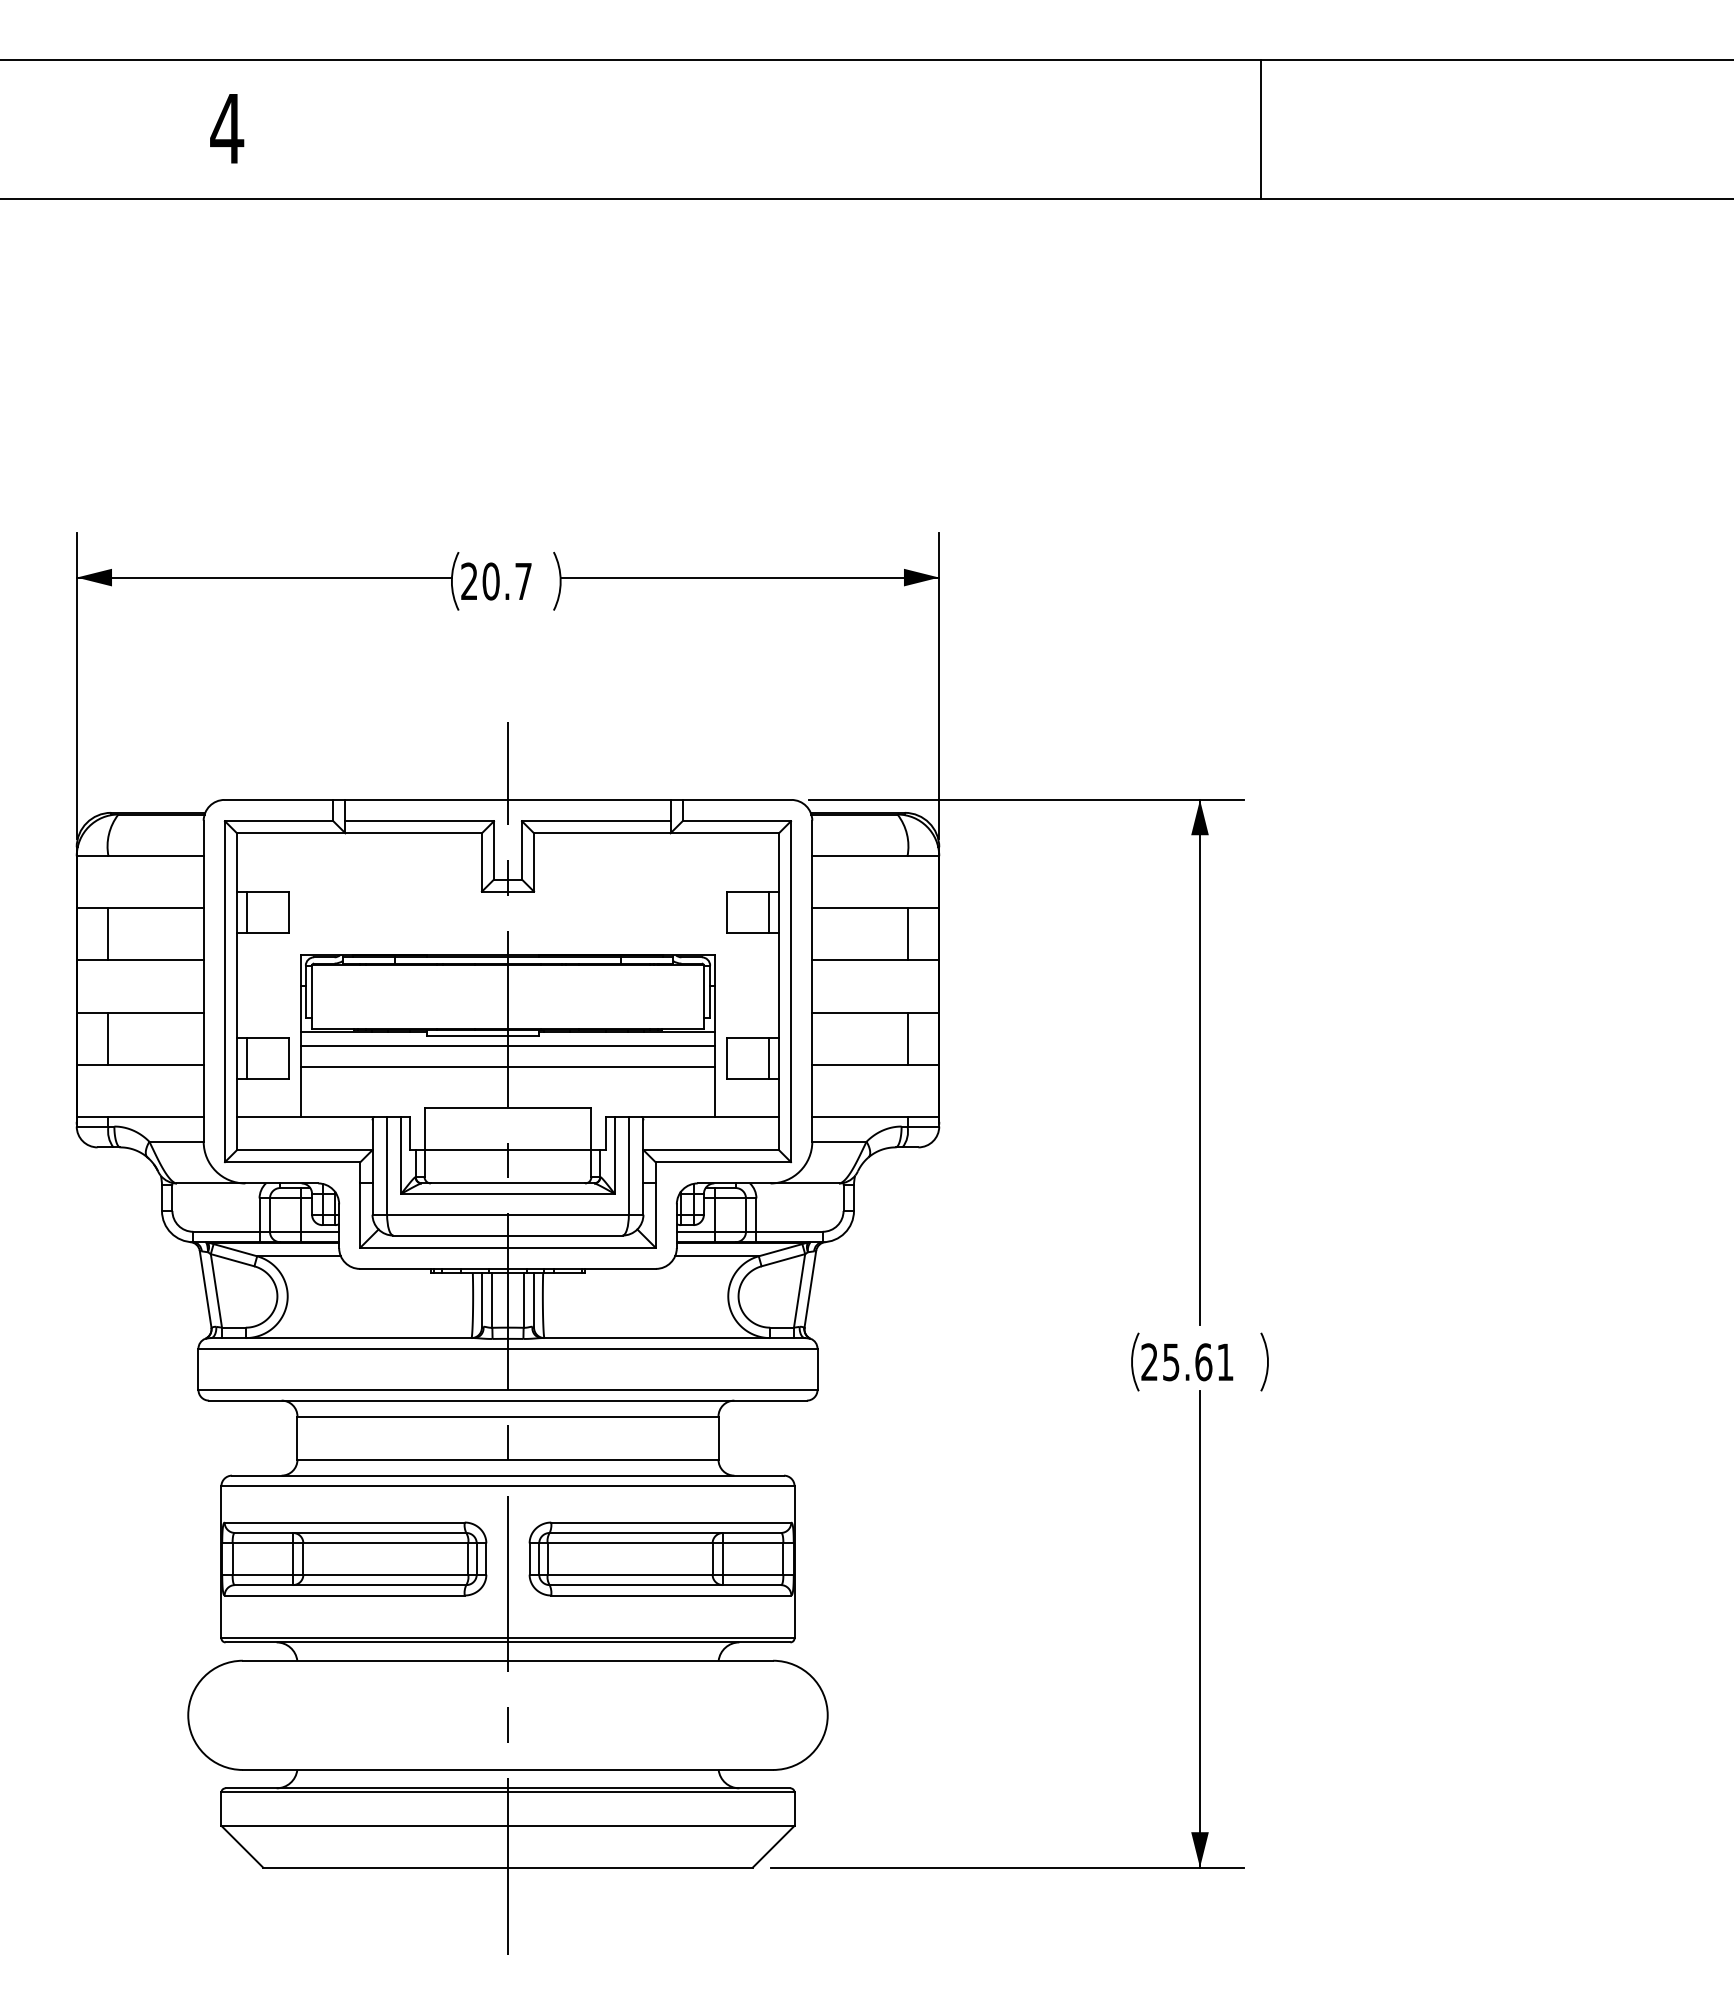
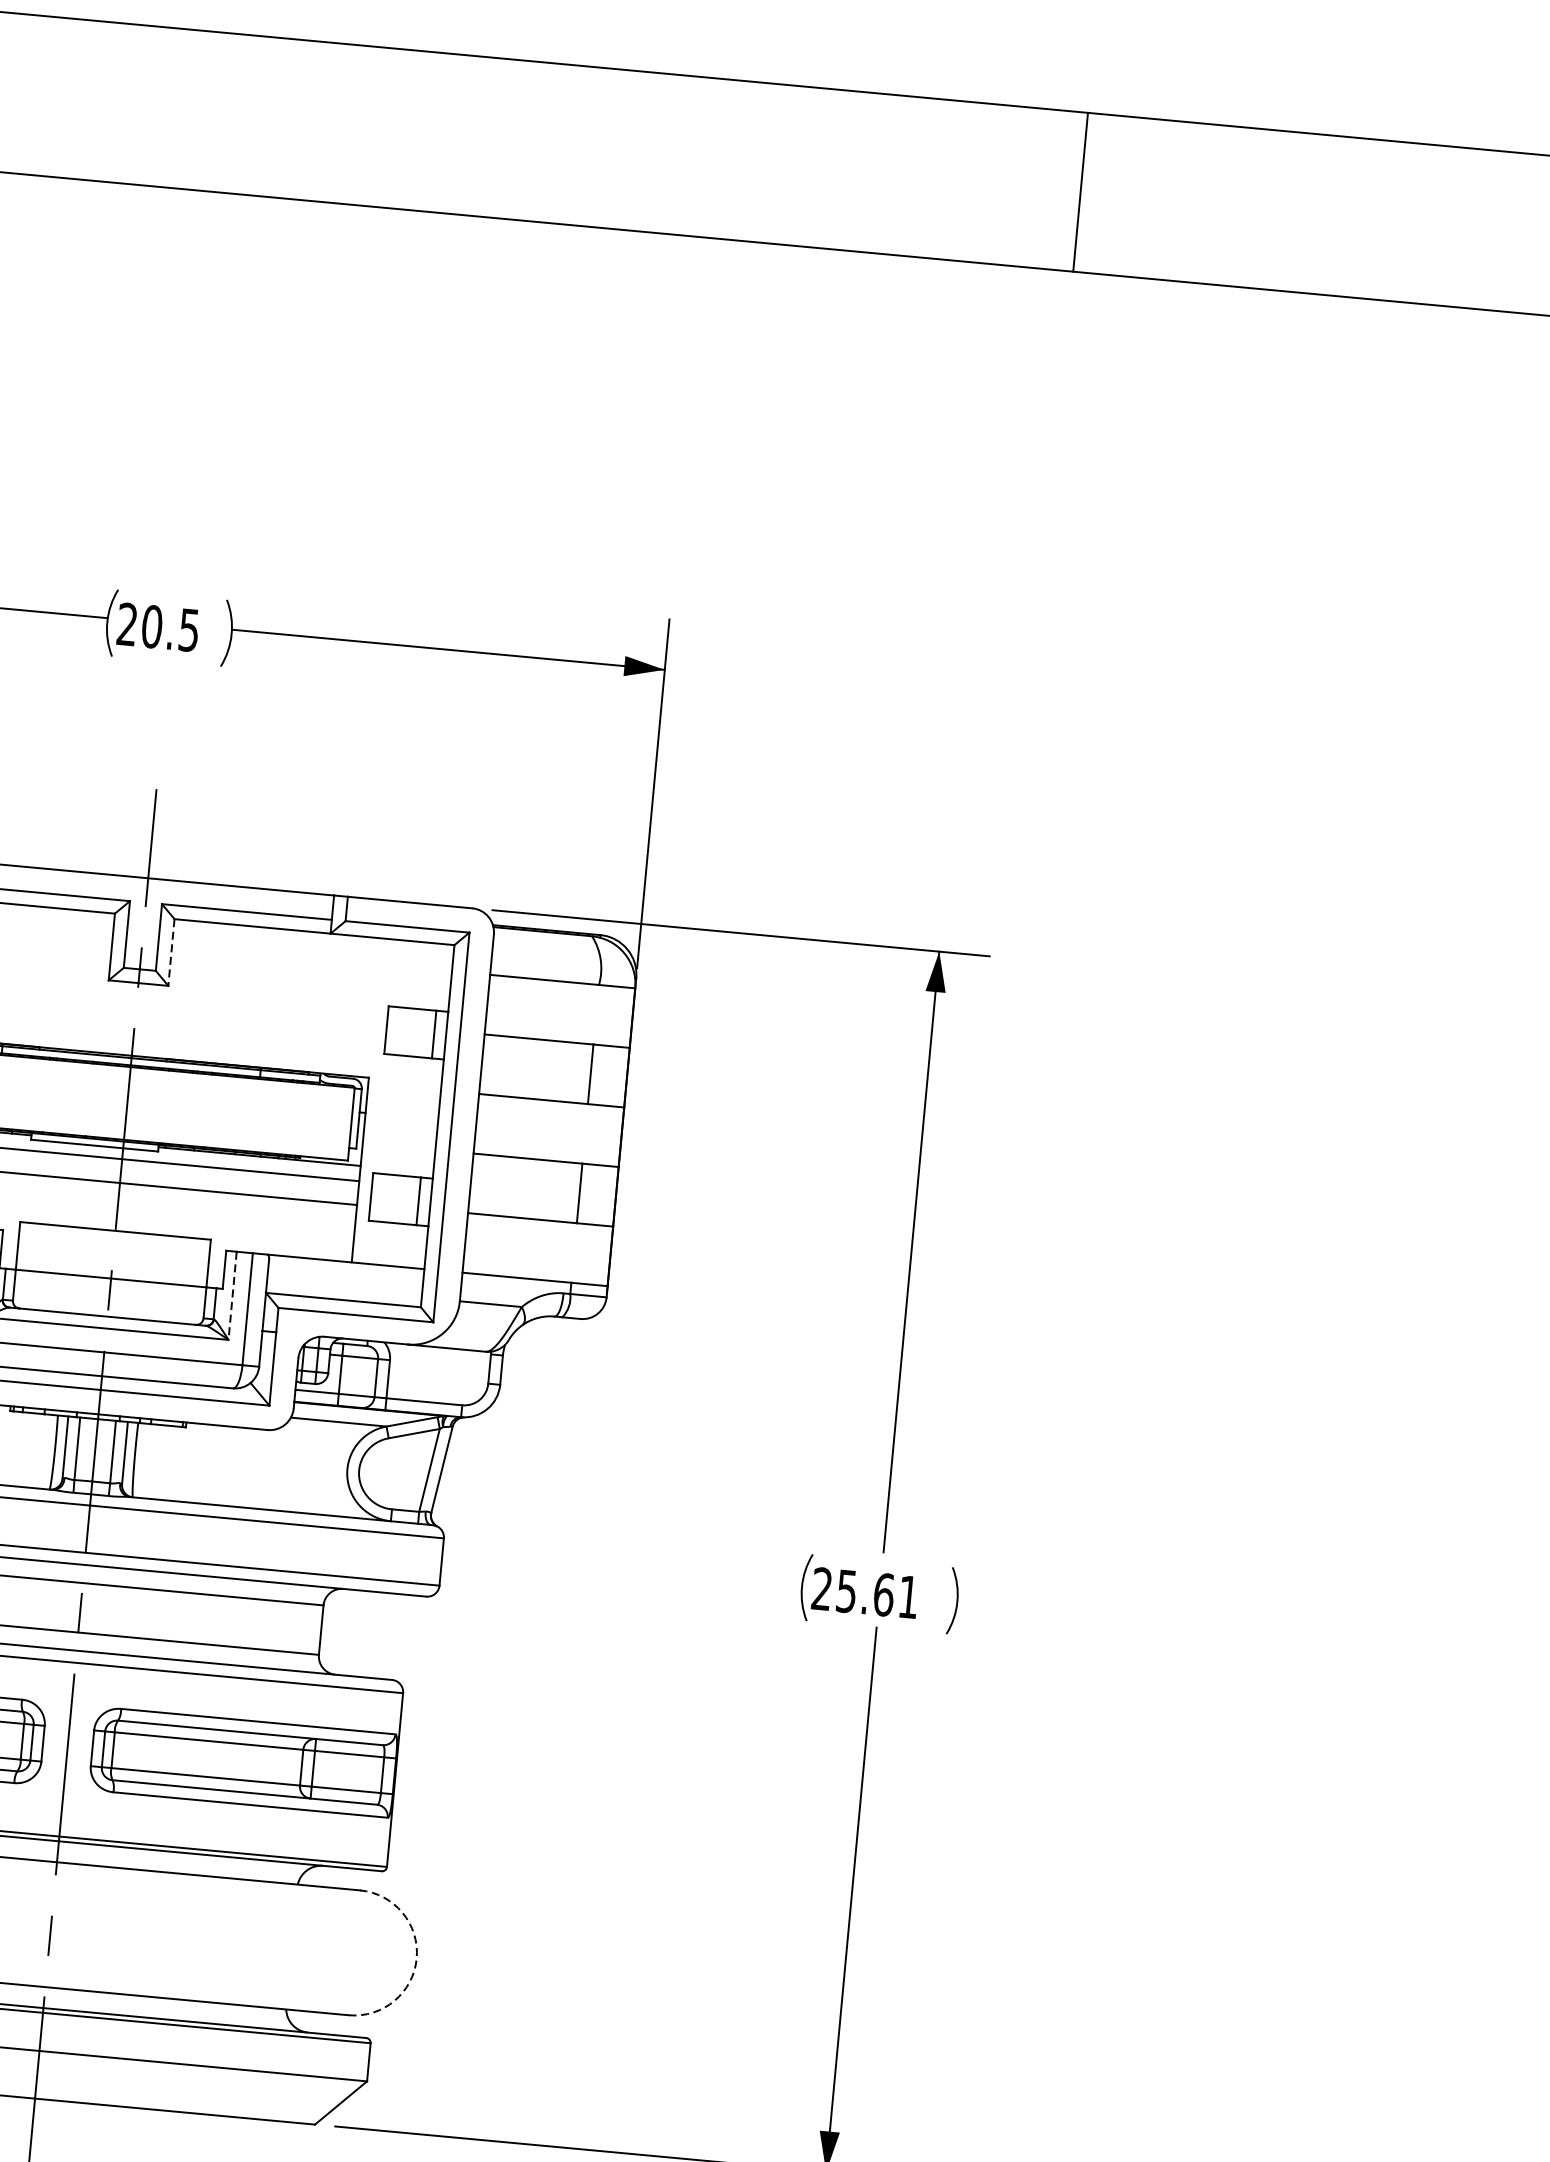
text: (523, 581) -> (189, 630), 20.7 -> 20.5
line: (534, 862) -> (171, 952), solid -> dashed
line: (614, 1155) -> (232, 1296), solid -> dashed
arc: (827, 1715) -> (416, 1958), solid -> dashed

